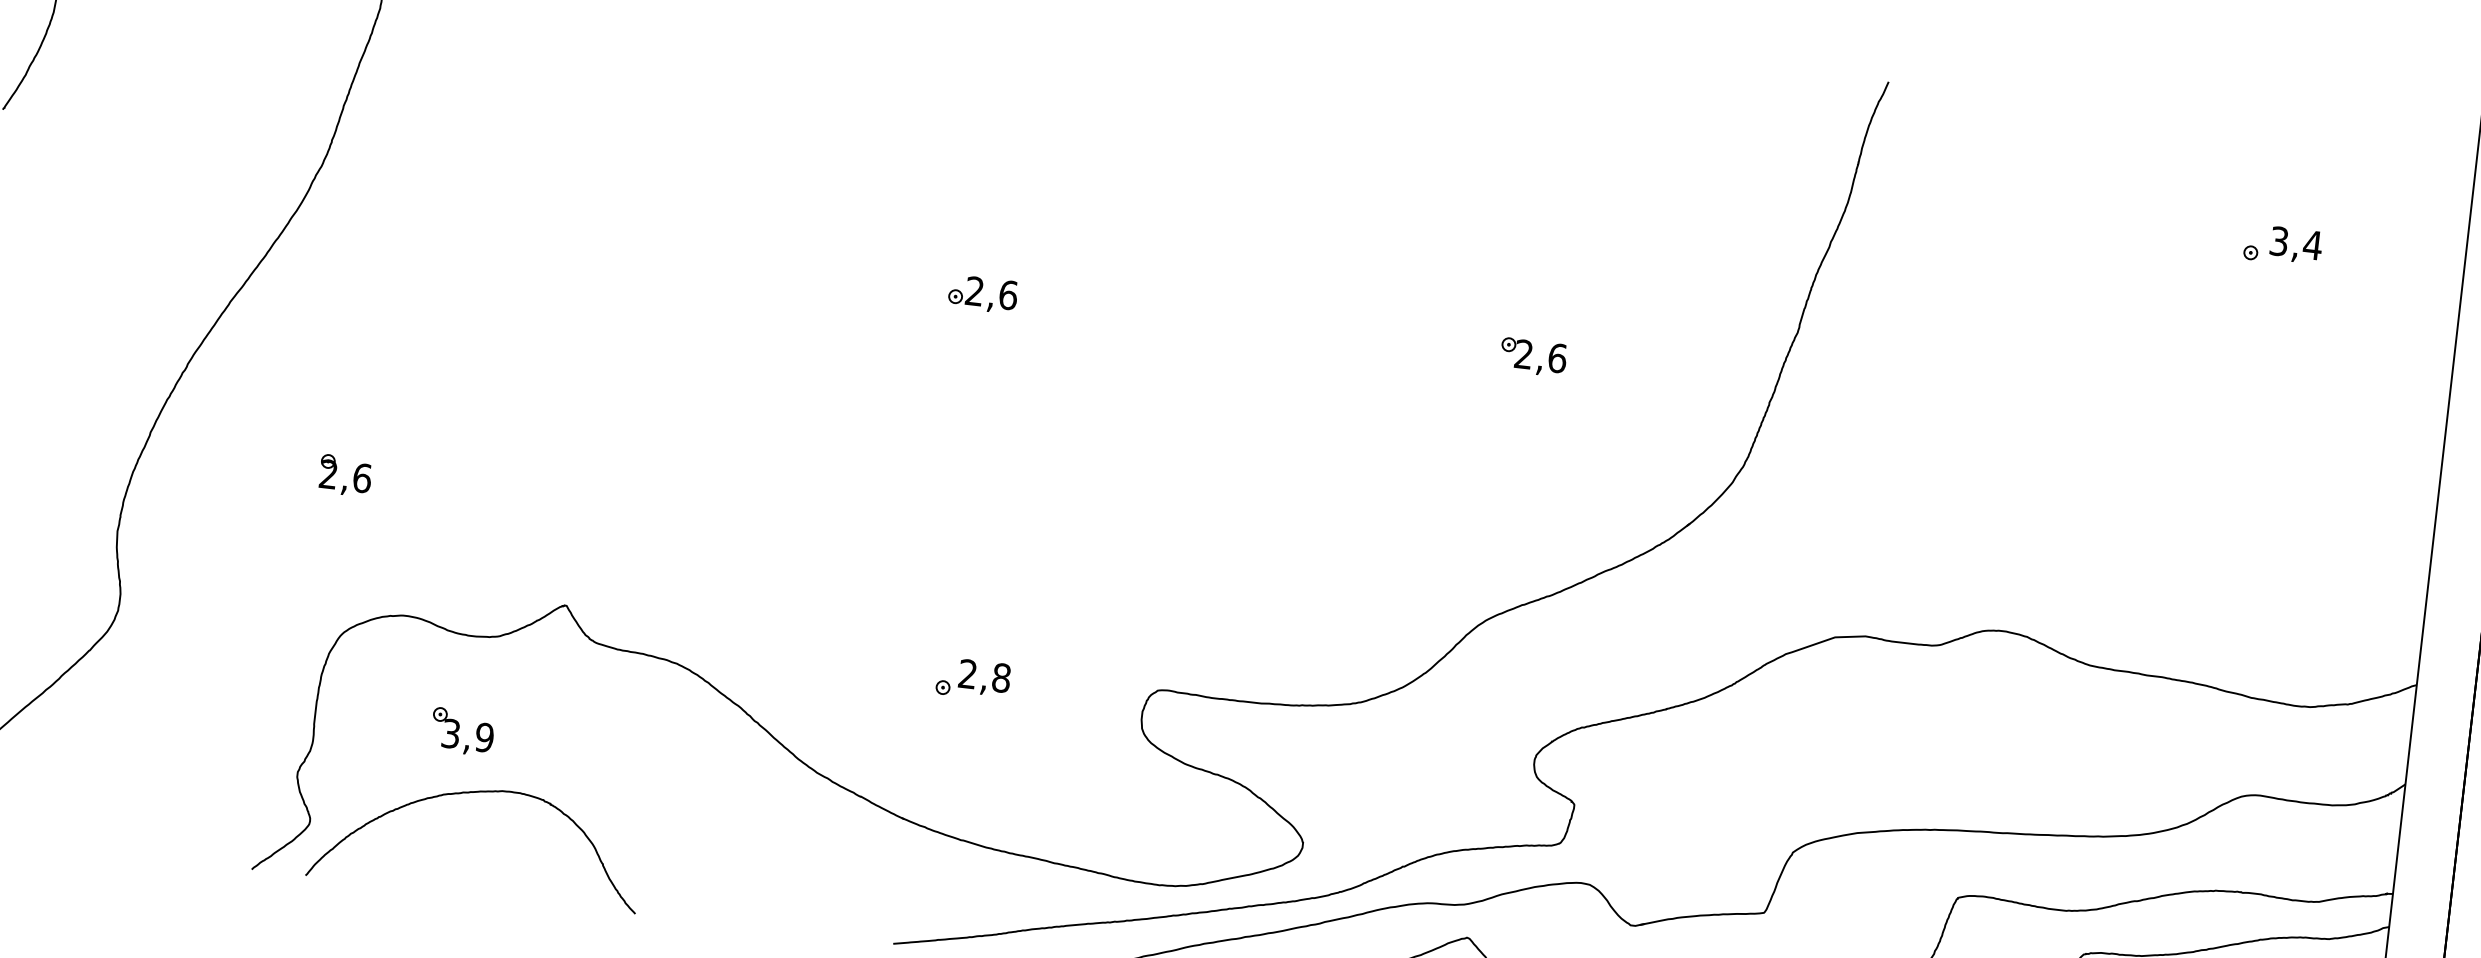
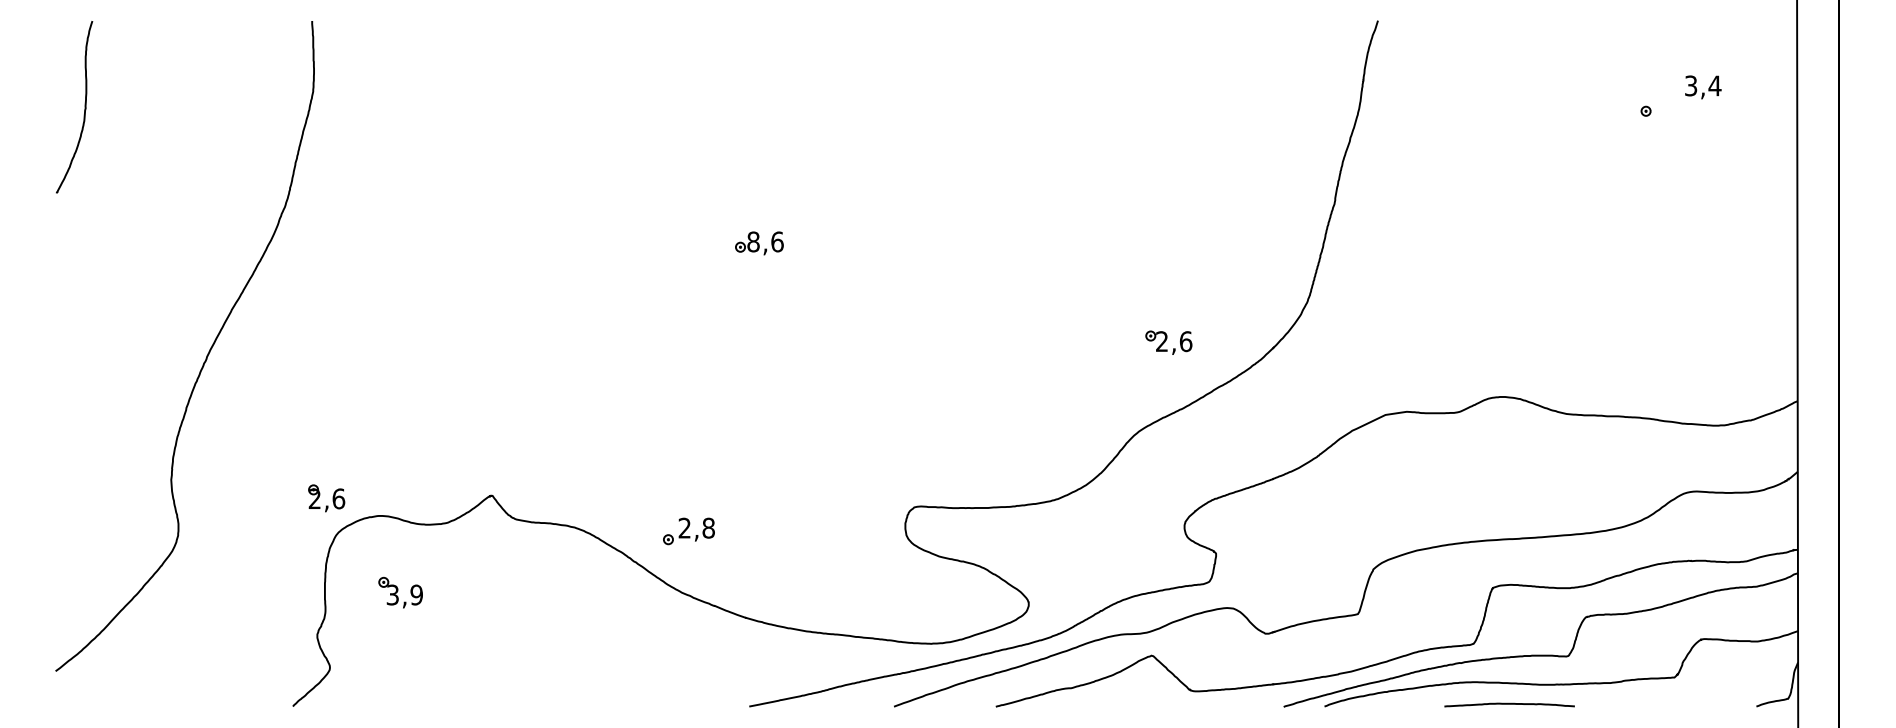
text: (2296, 245) -> (1703, 87), moved
text: (974, 290) -> (753, 241), 2,6 -> 8,6
part: (1532, 356) -> (1168, 342), moved
part: (345, 475) -> (326, 498), moved
part: (972, 679) -> (688, 531), moved
part: (462, 731) -> (400, 592), moved
curve: (472, 793) -> (441, 635), removed

